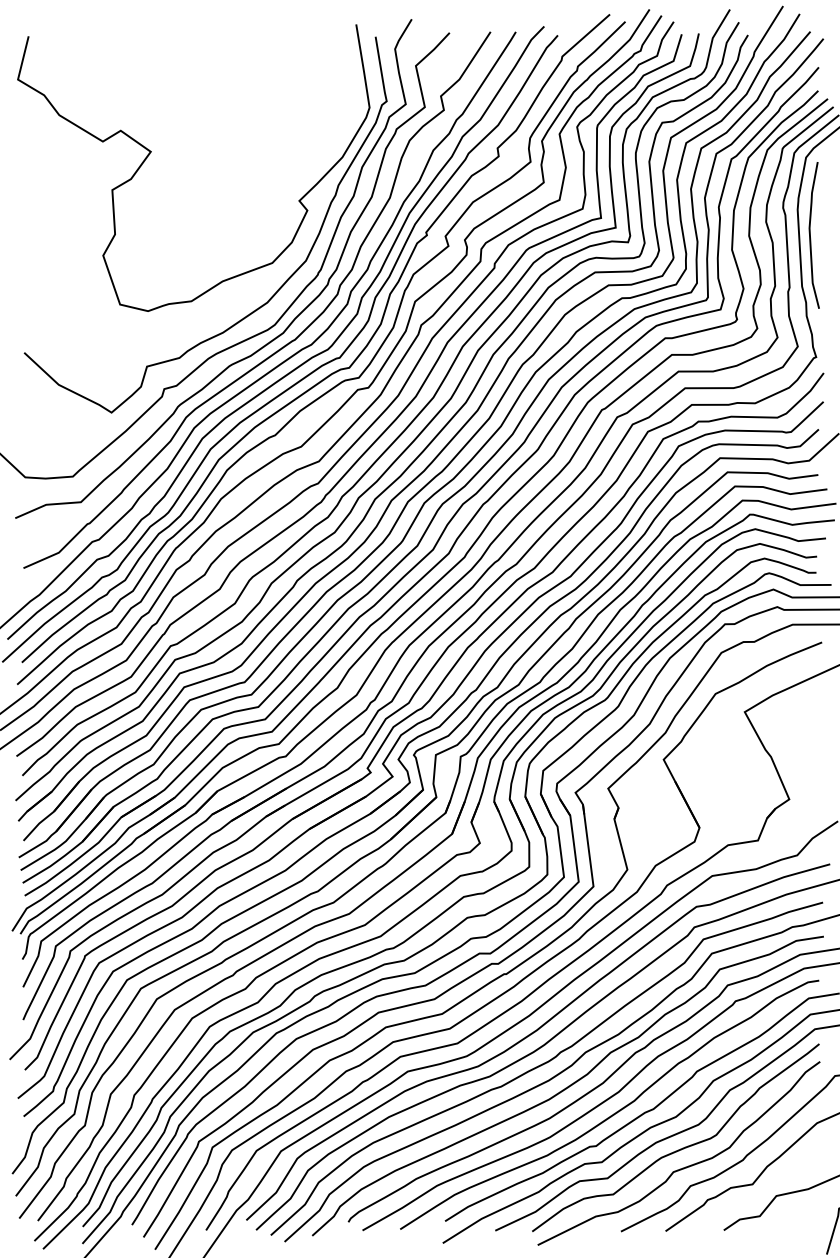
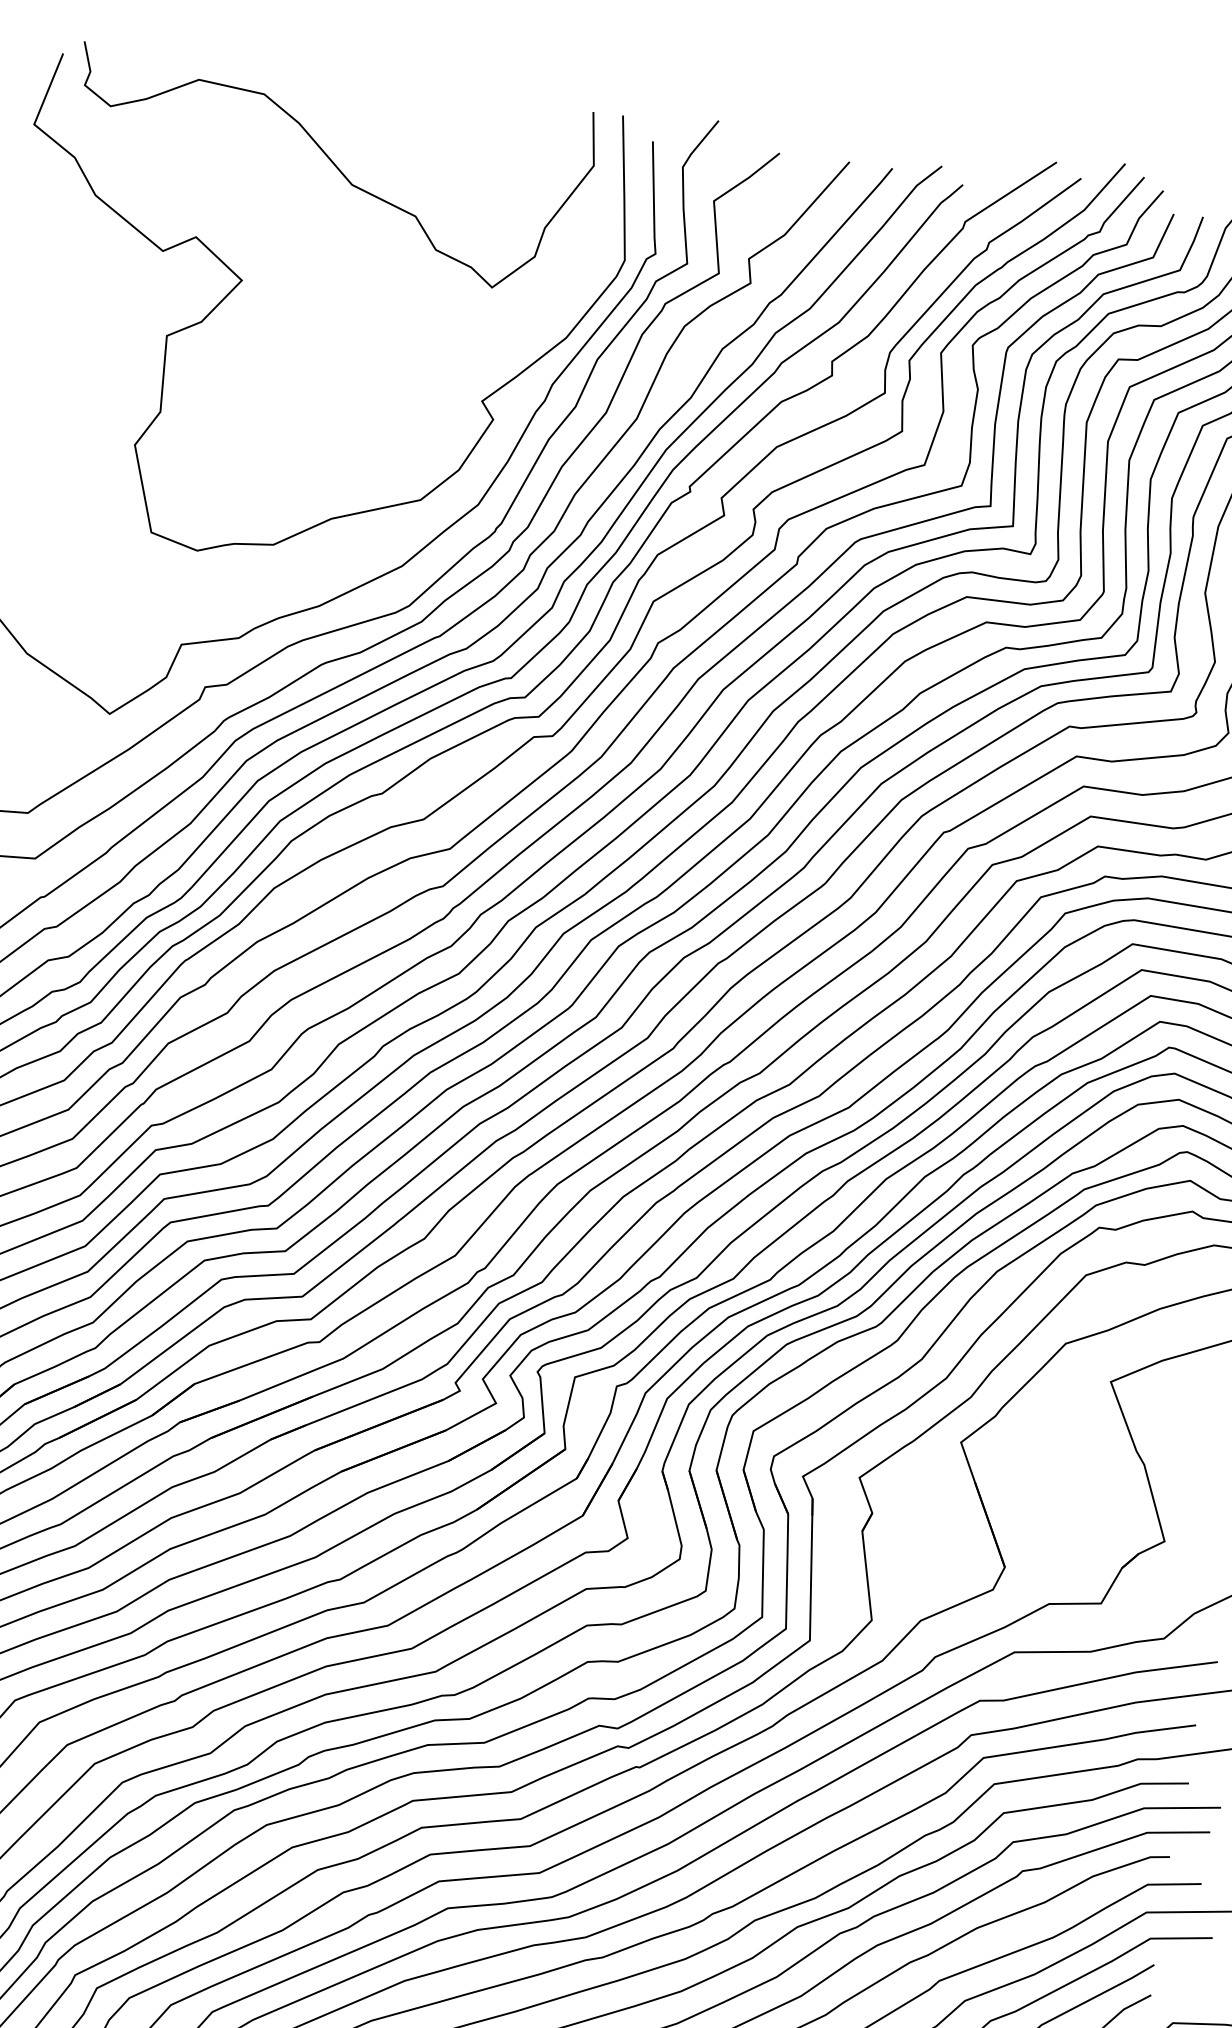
curve: (193, 77) -> (333, 164), added

